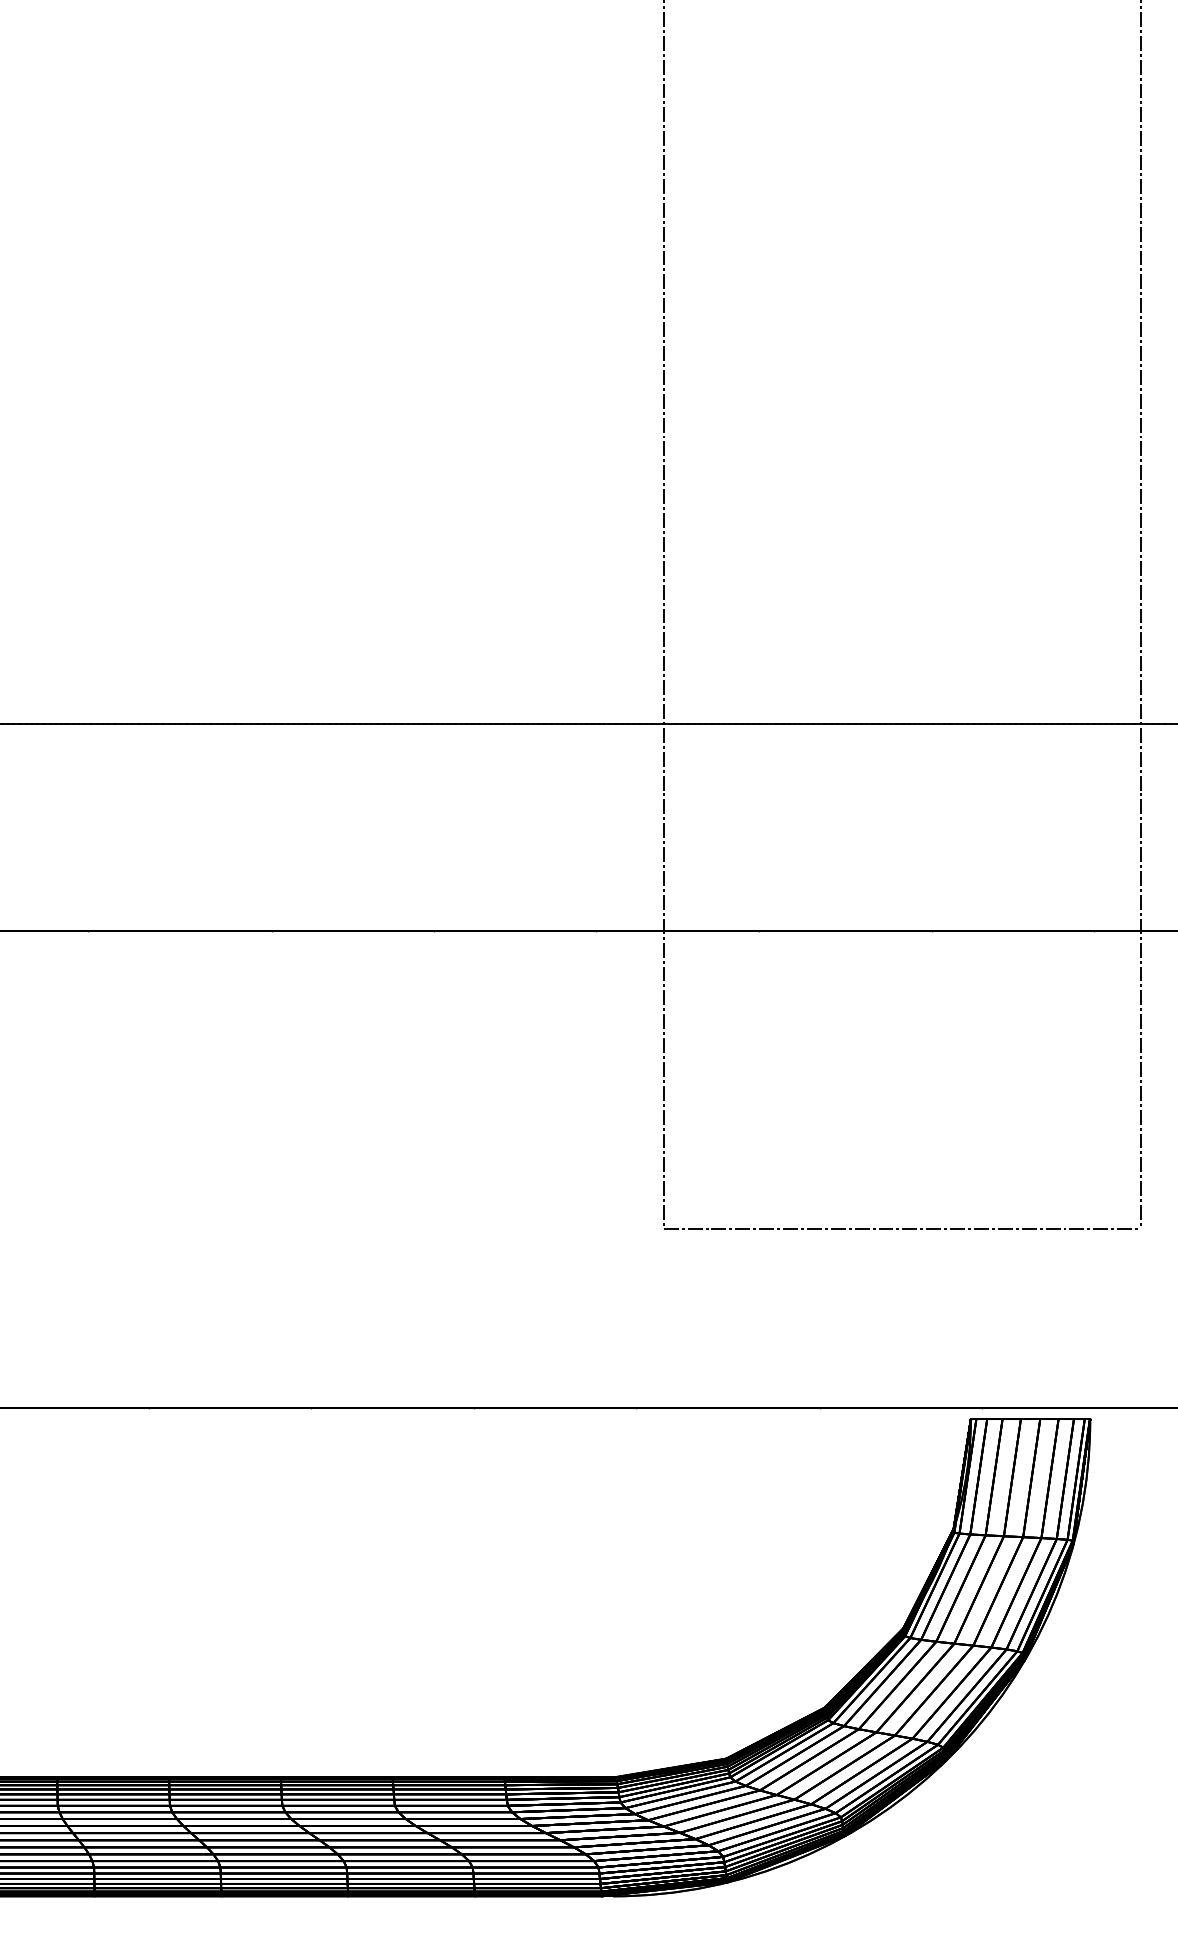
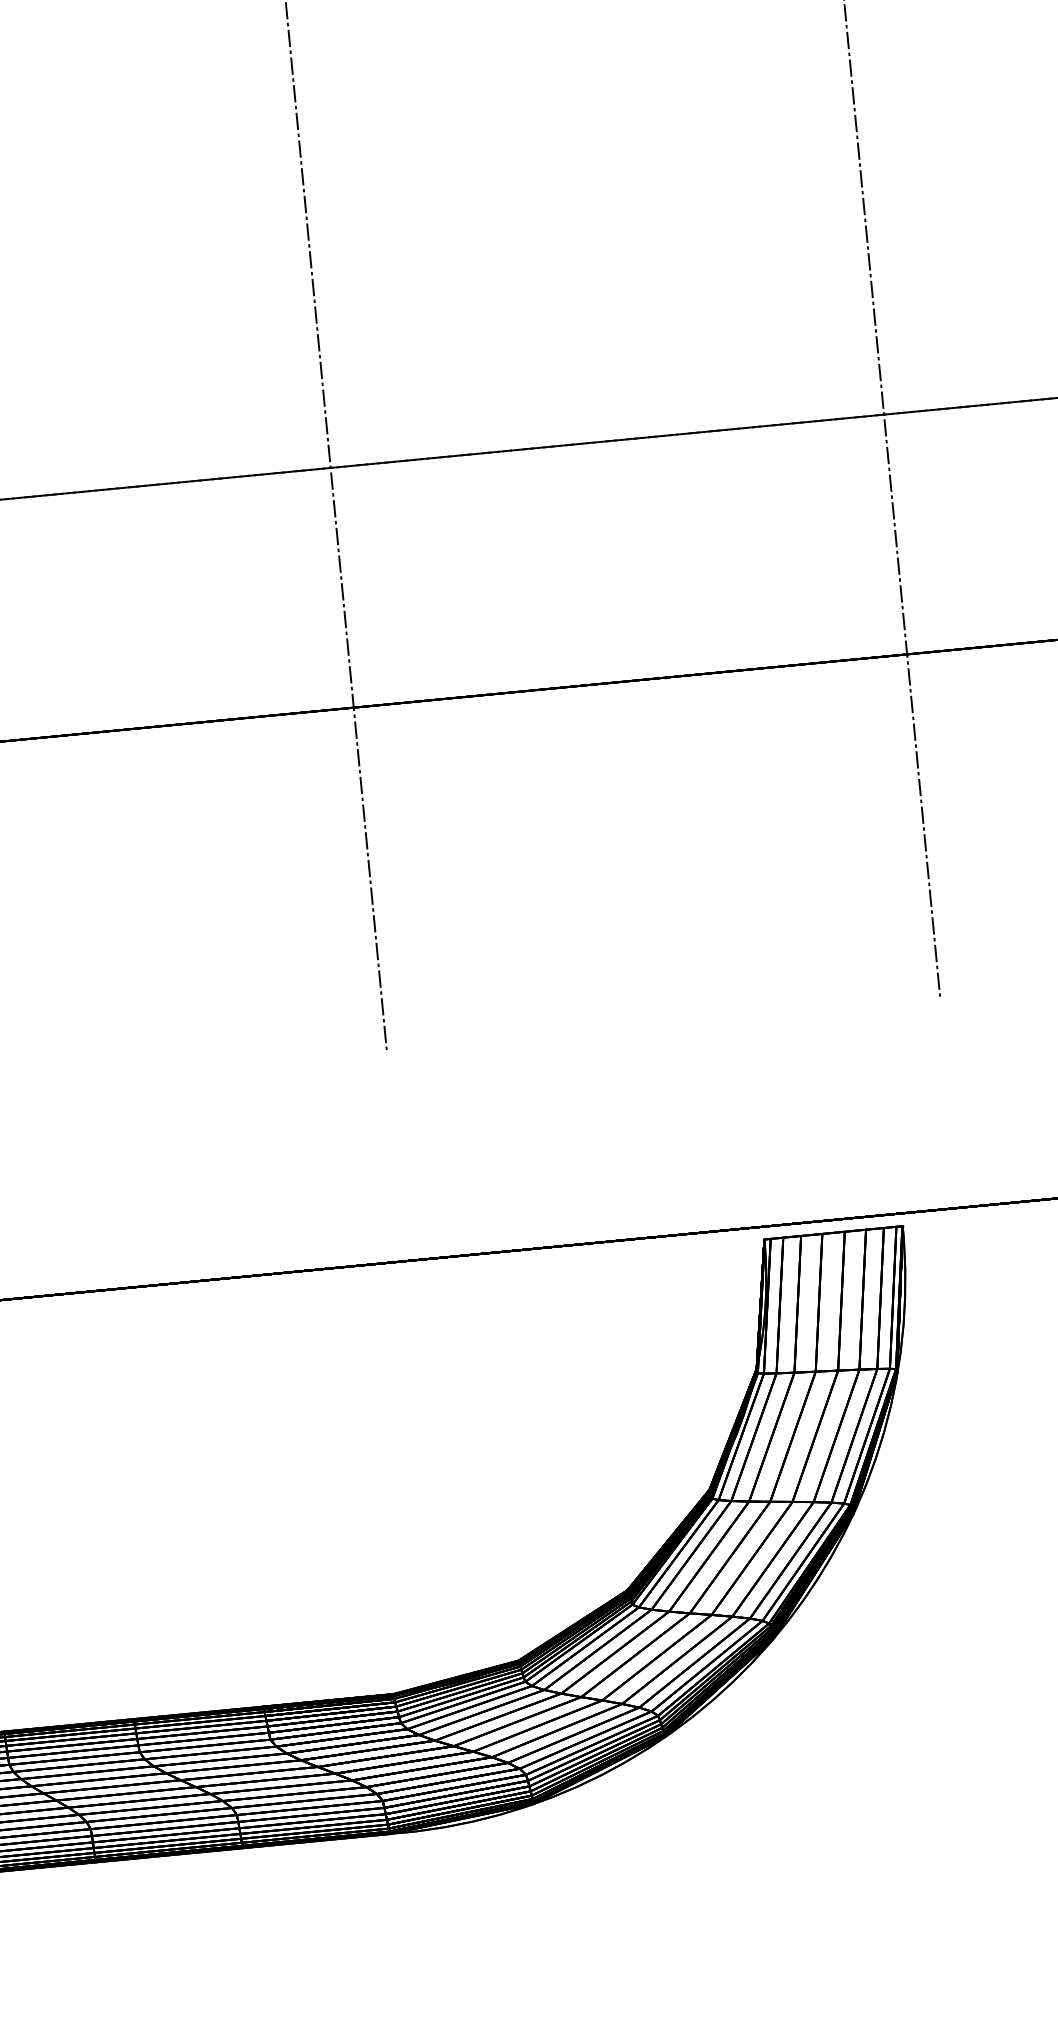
line: (902, 1229) -> (663, 1027), removed

